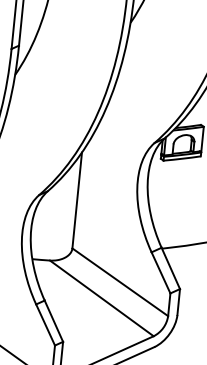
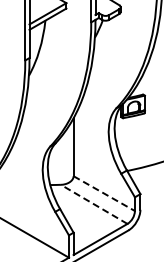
line: (120, 282) -> (104, 193), solid -> dashed
line: (102, 298) -> (94, 204), solid -> dashed

